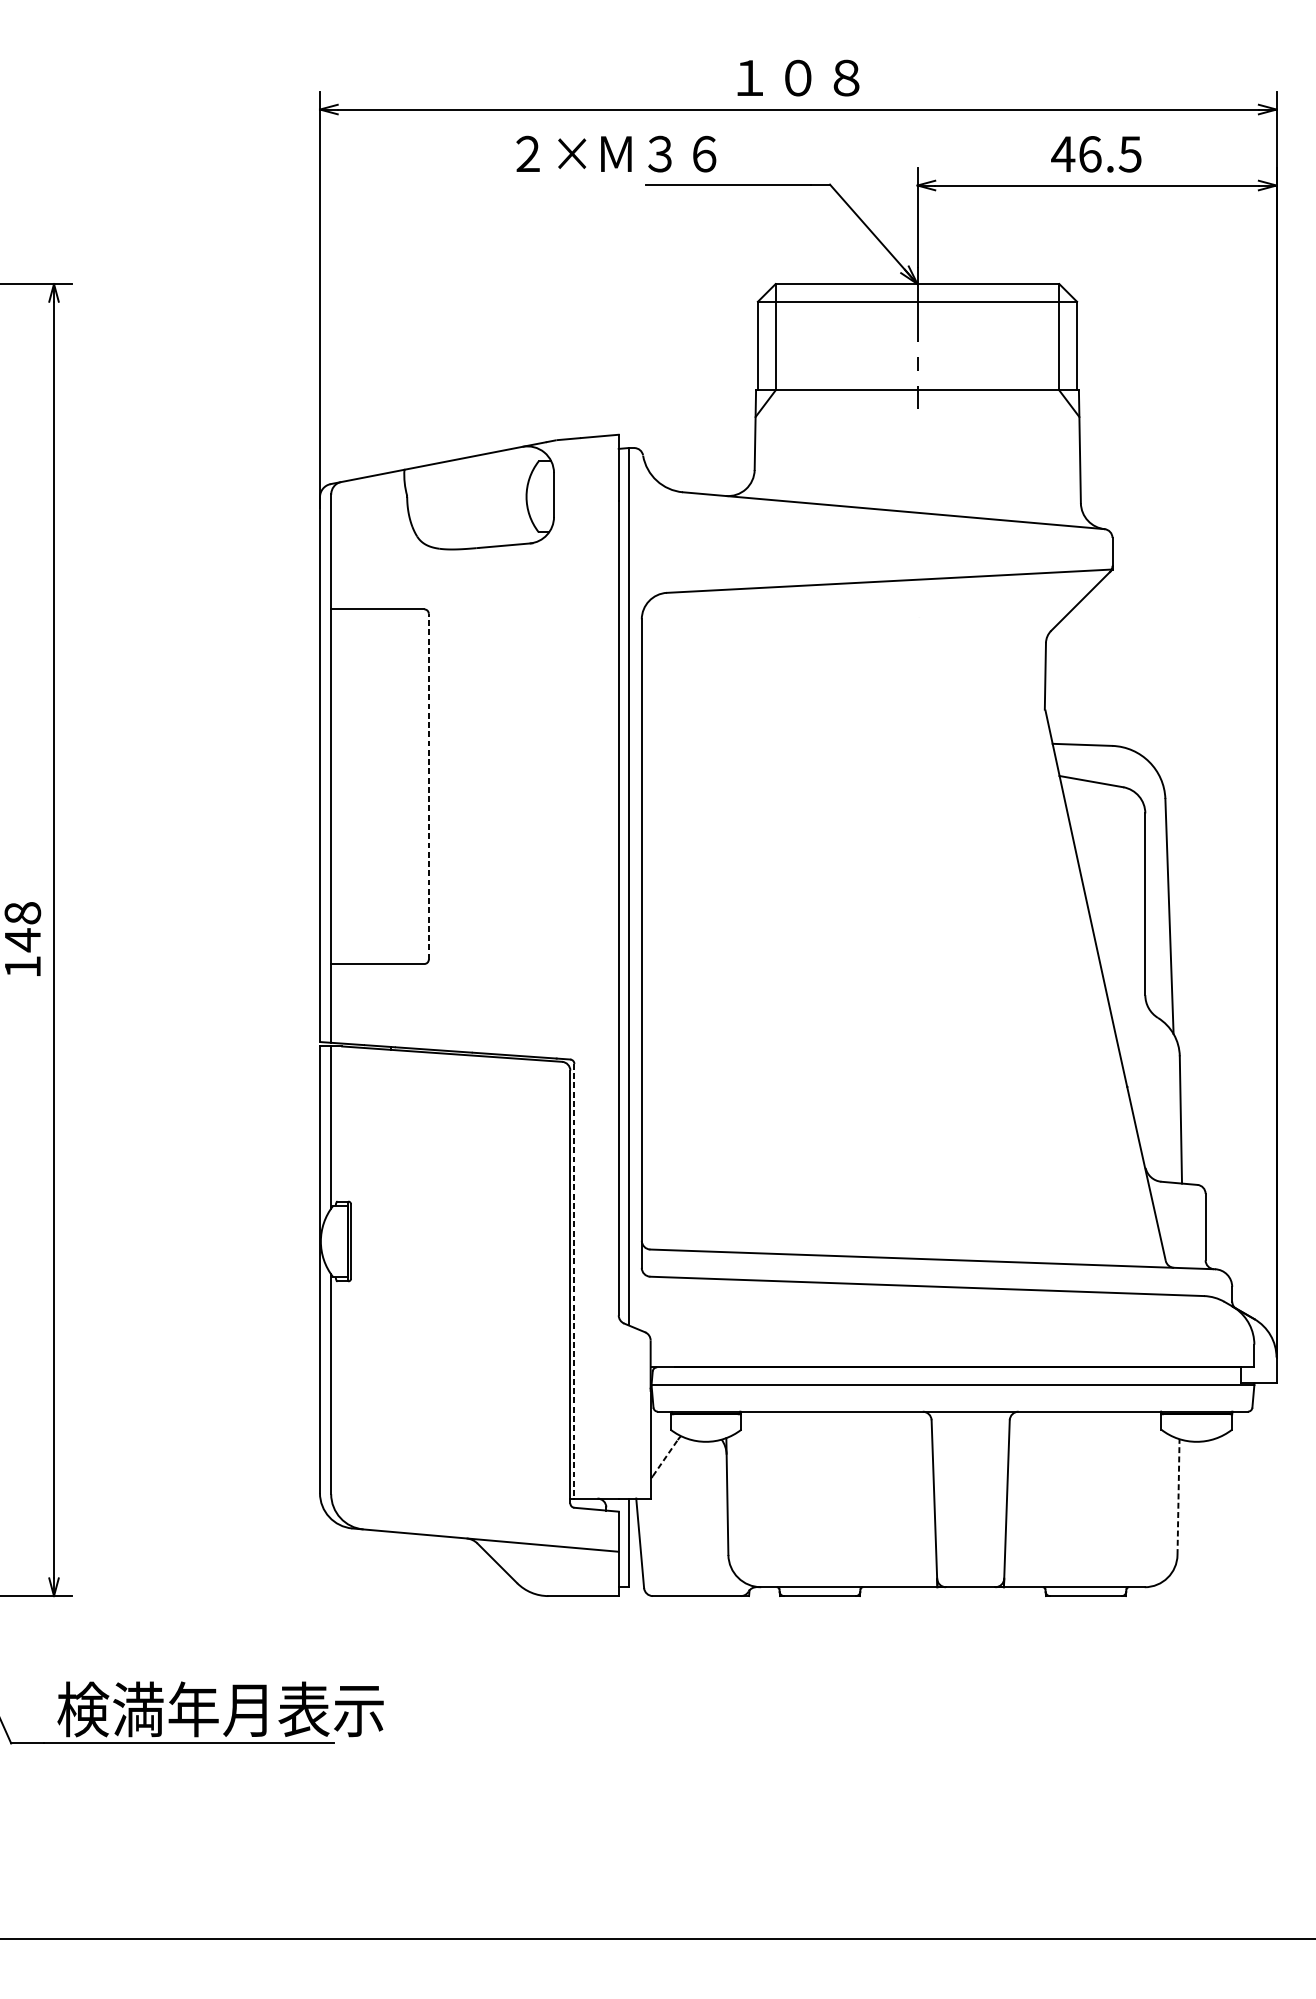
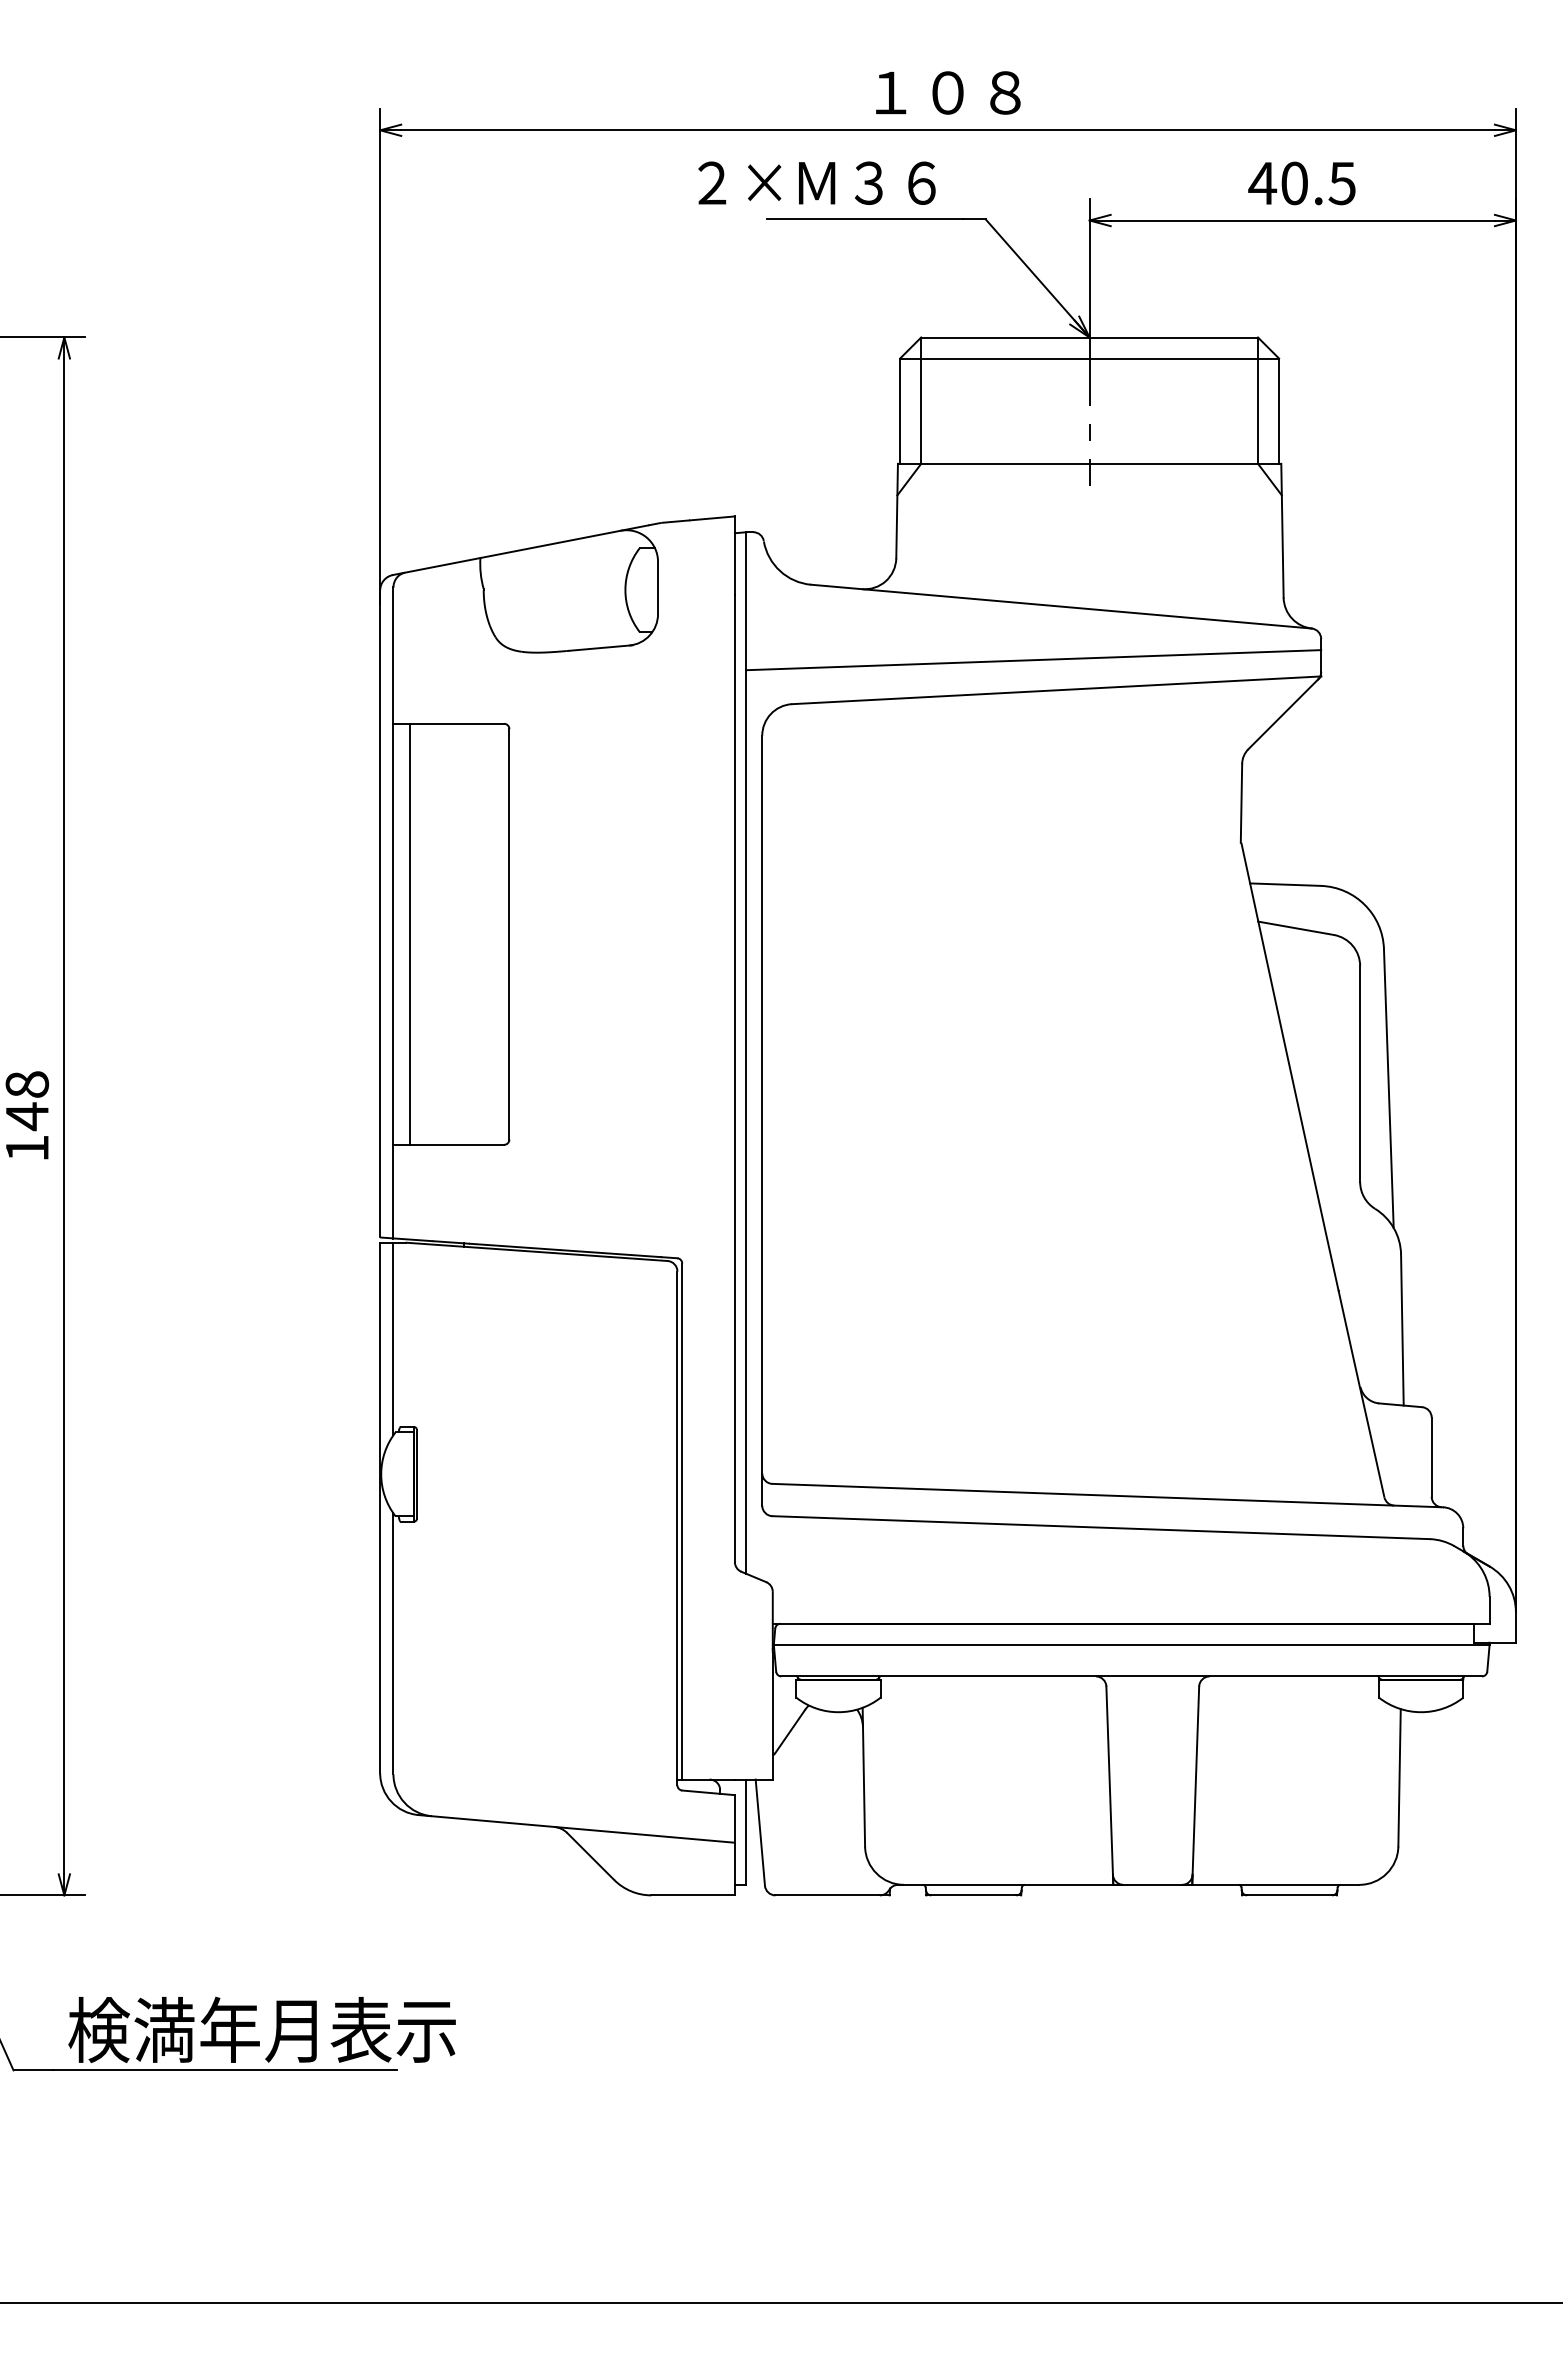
text: (615, 153) -> (816, 182), moved
text: (1090, 154) -> (1294, 183), 46.5 -> 40.5
line: (870, 556) -> (1033, 660), added
line: (344, 786) -> (409, 933), added
line: (428, 786) -> (509, 933), dashed -> solid
line: (574, 1282) -> (682, 1522), dashed -> solid
line: (665, 1458) -> (790, 1731), dashed -> solid
line: (1178, 1496) -> (1399, 1777), dashed -> solid

